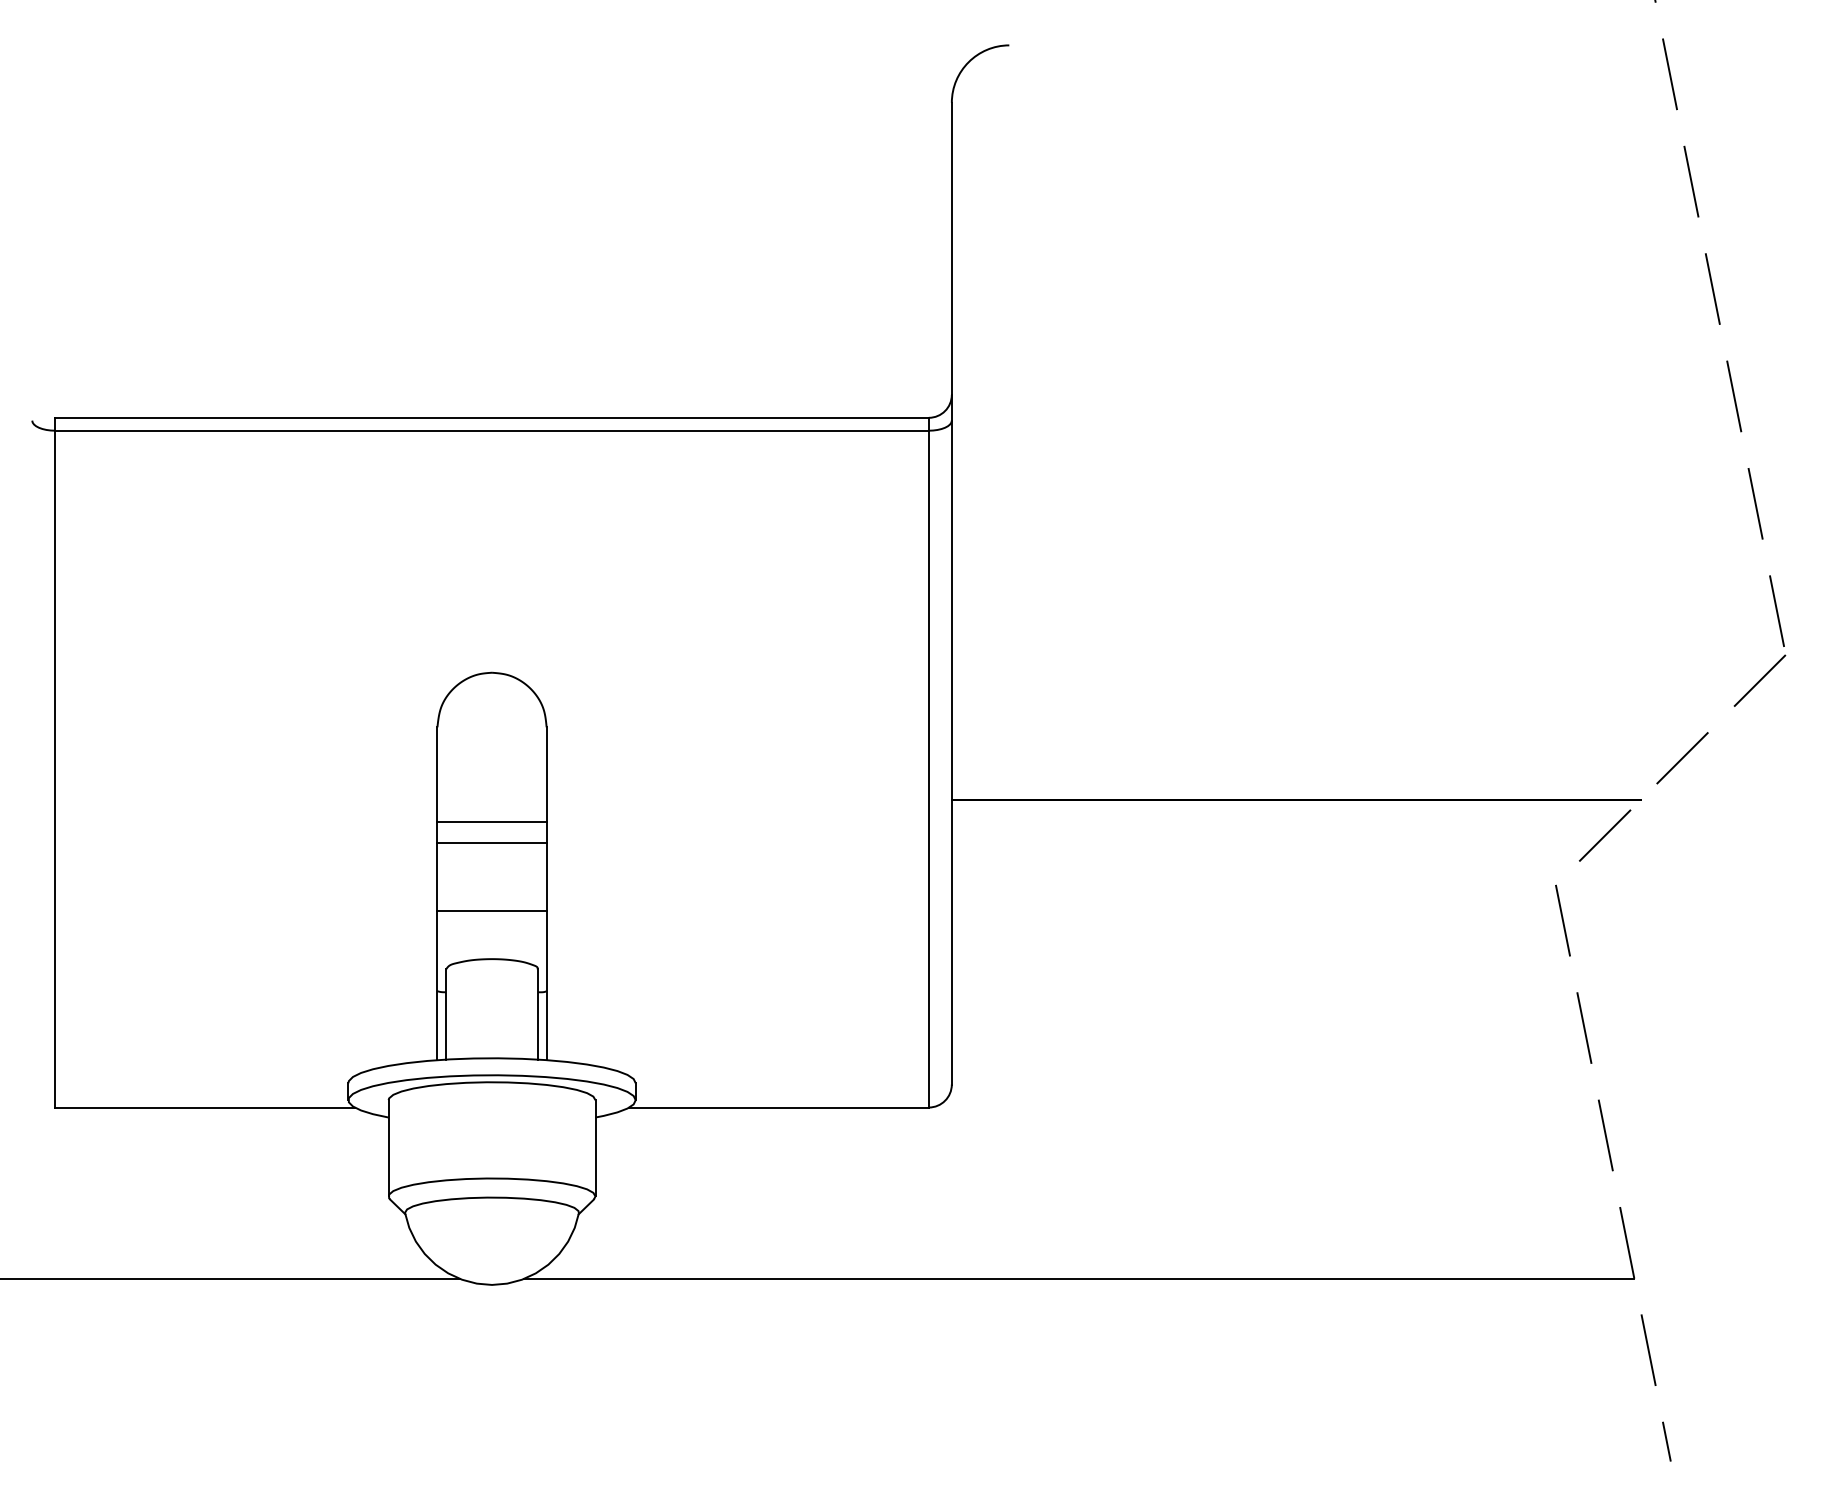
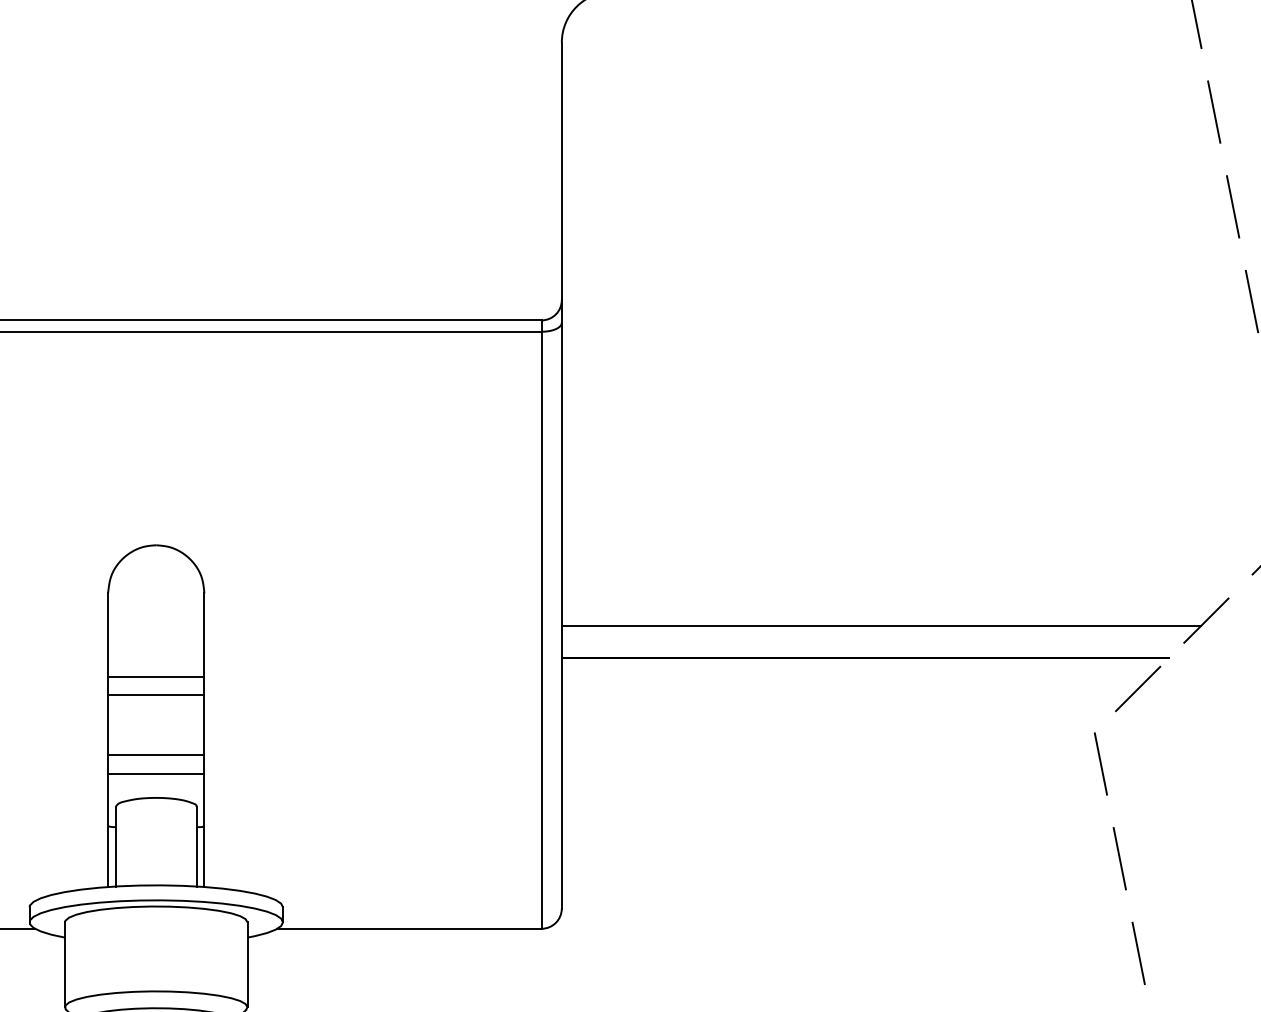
line: (1313, 764) -> (880, 626), added
line: (491, 932) -> (155, 774), added

